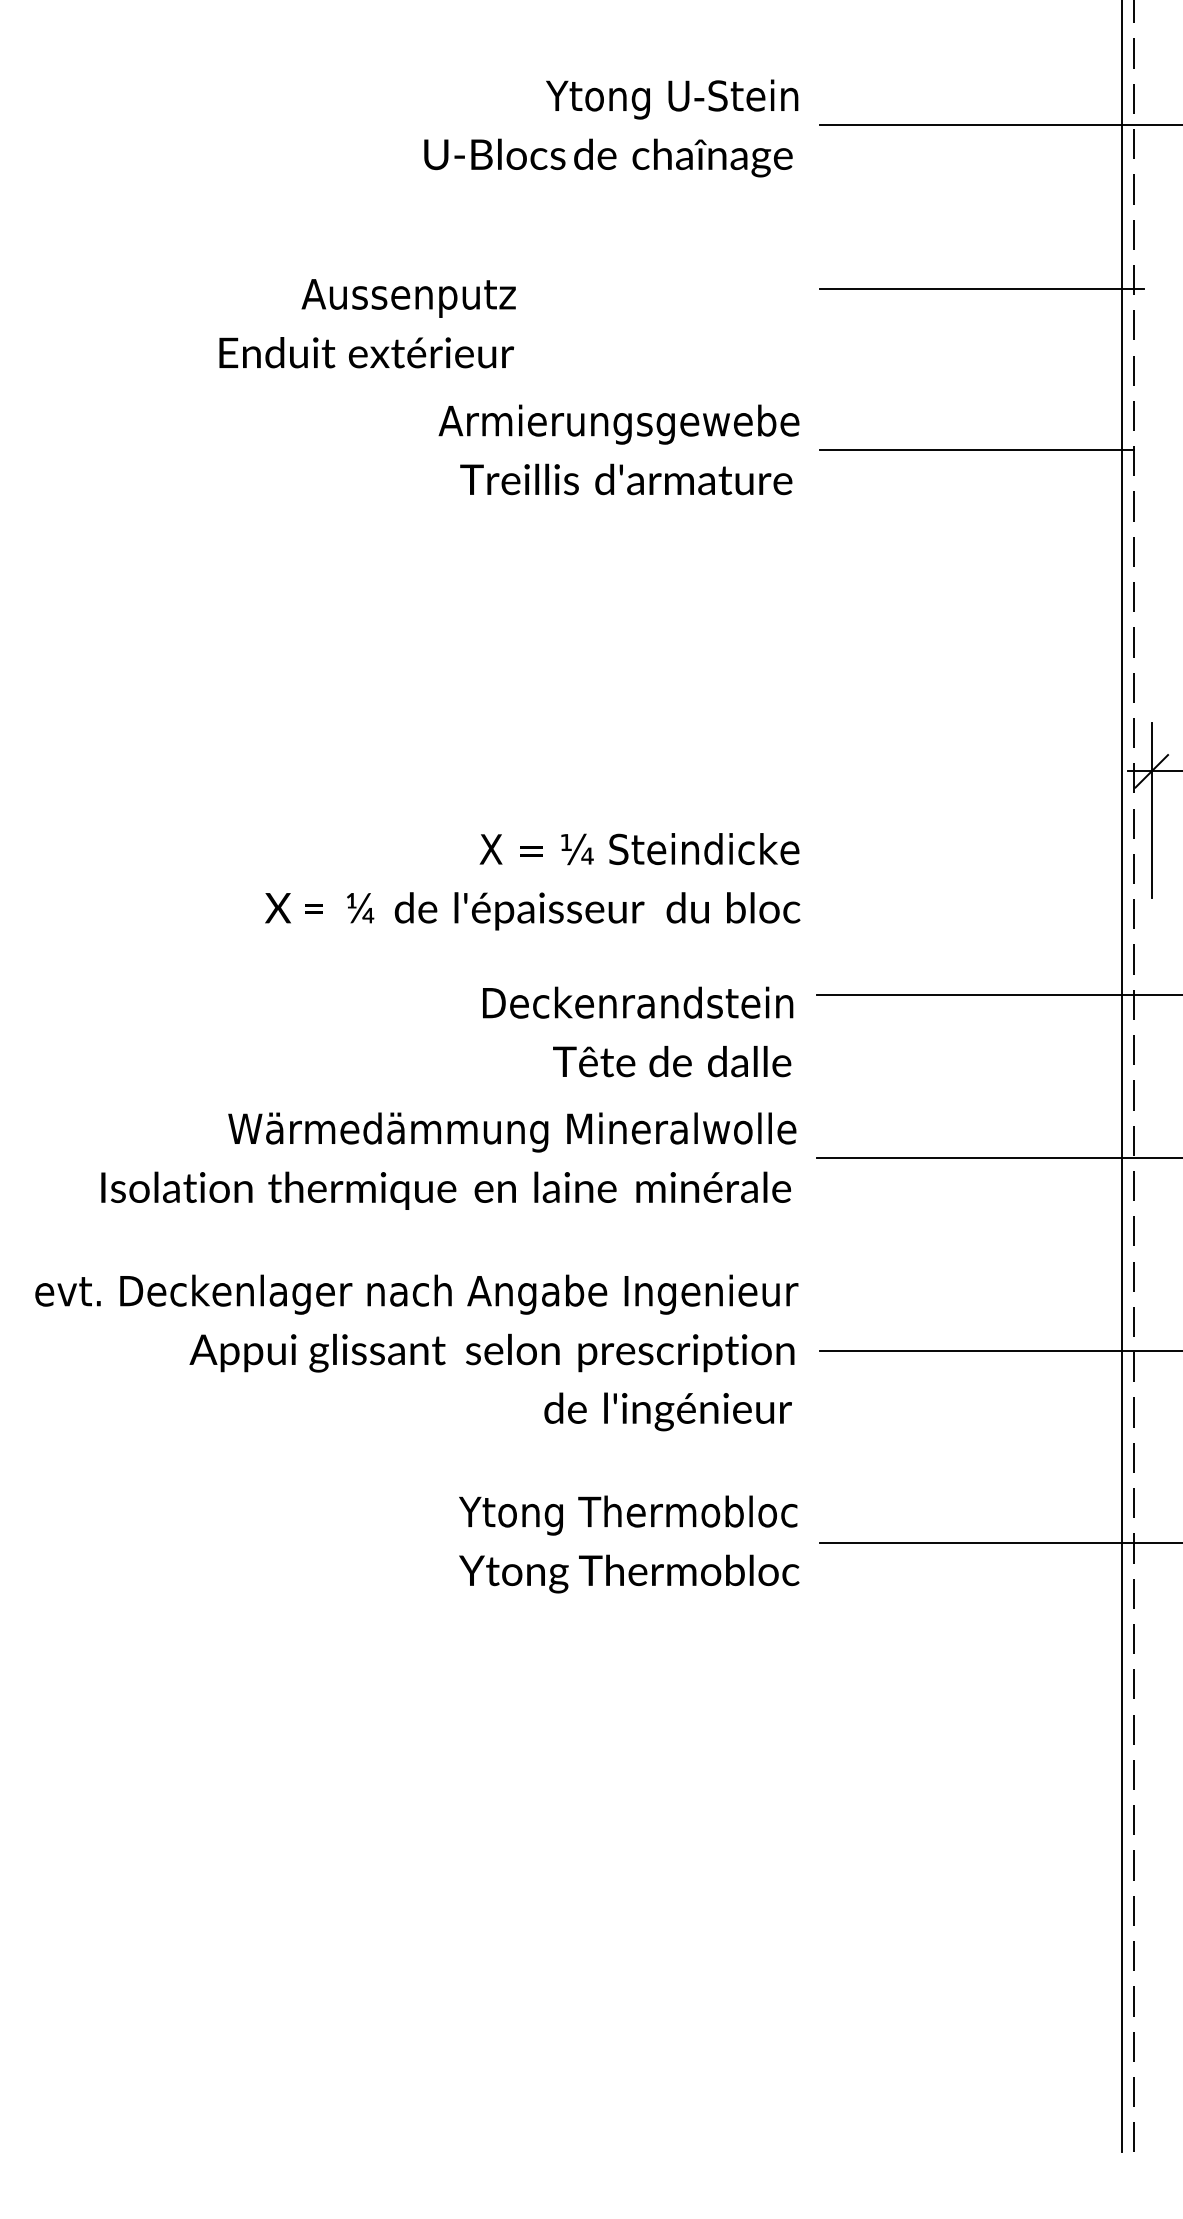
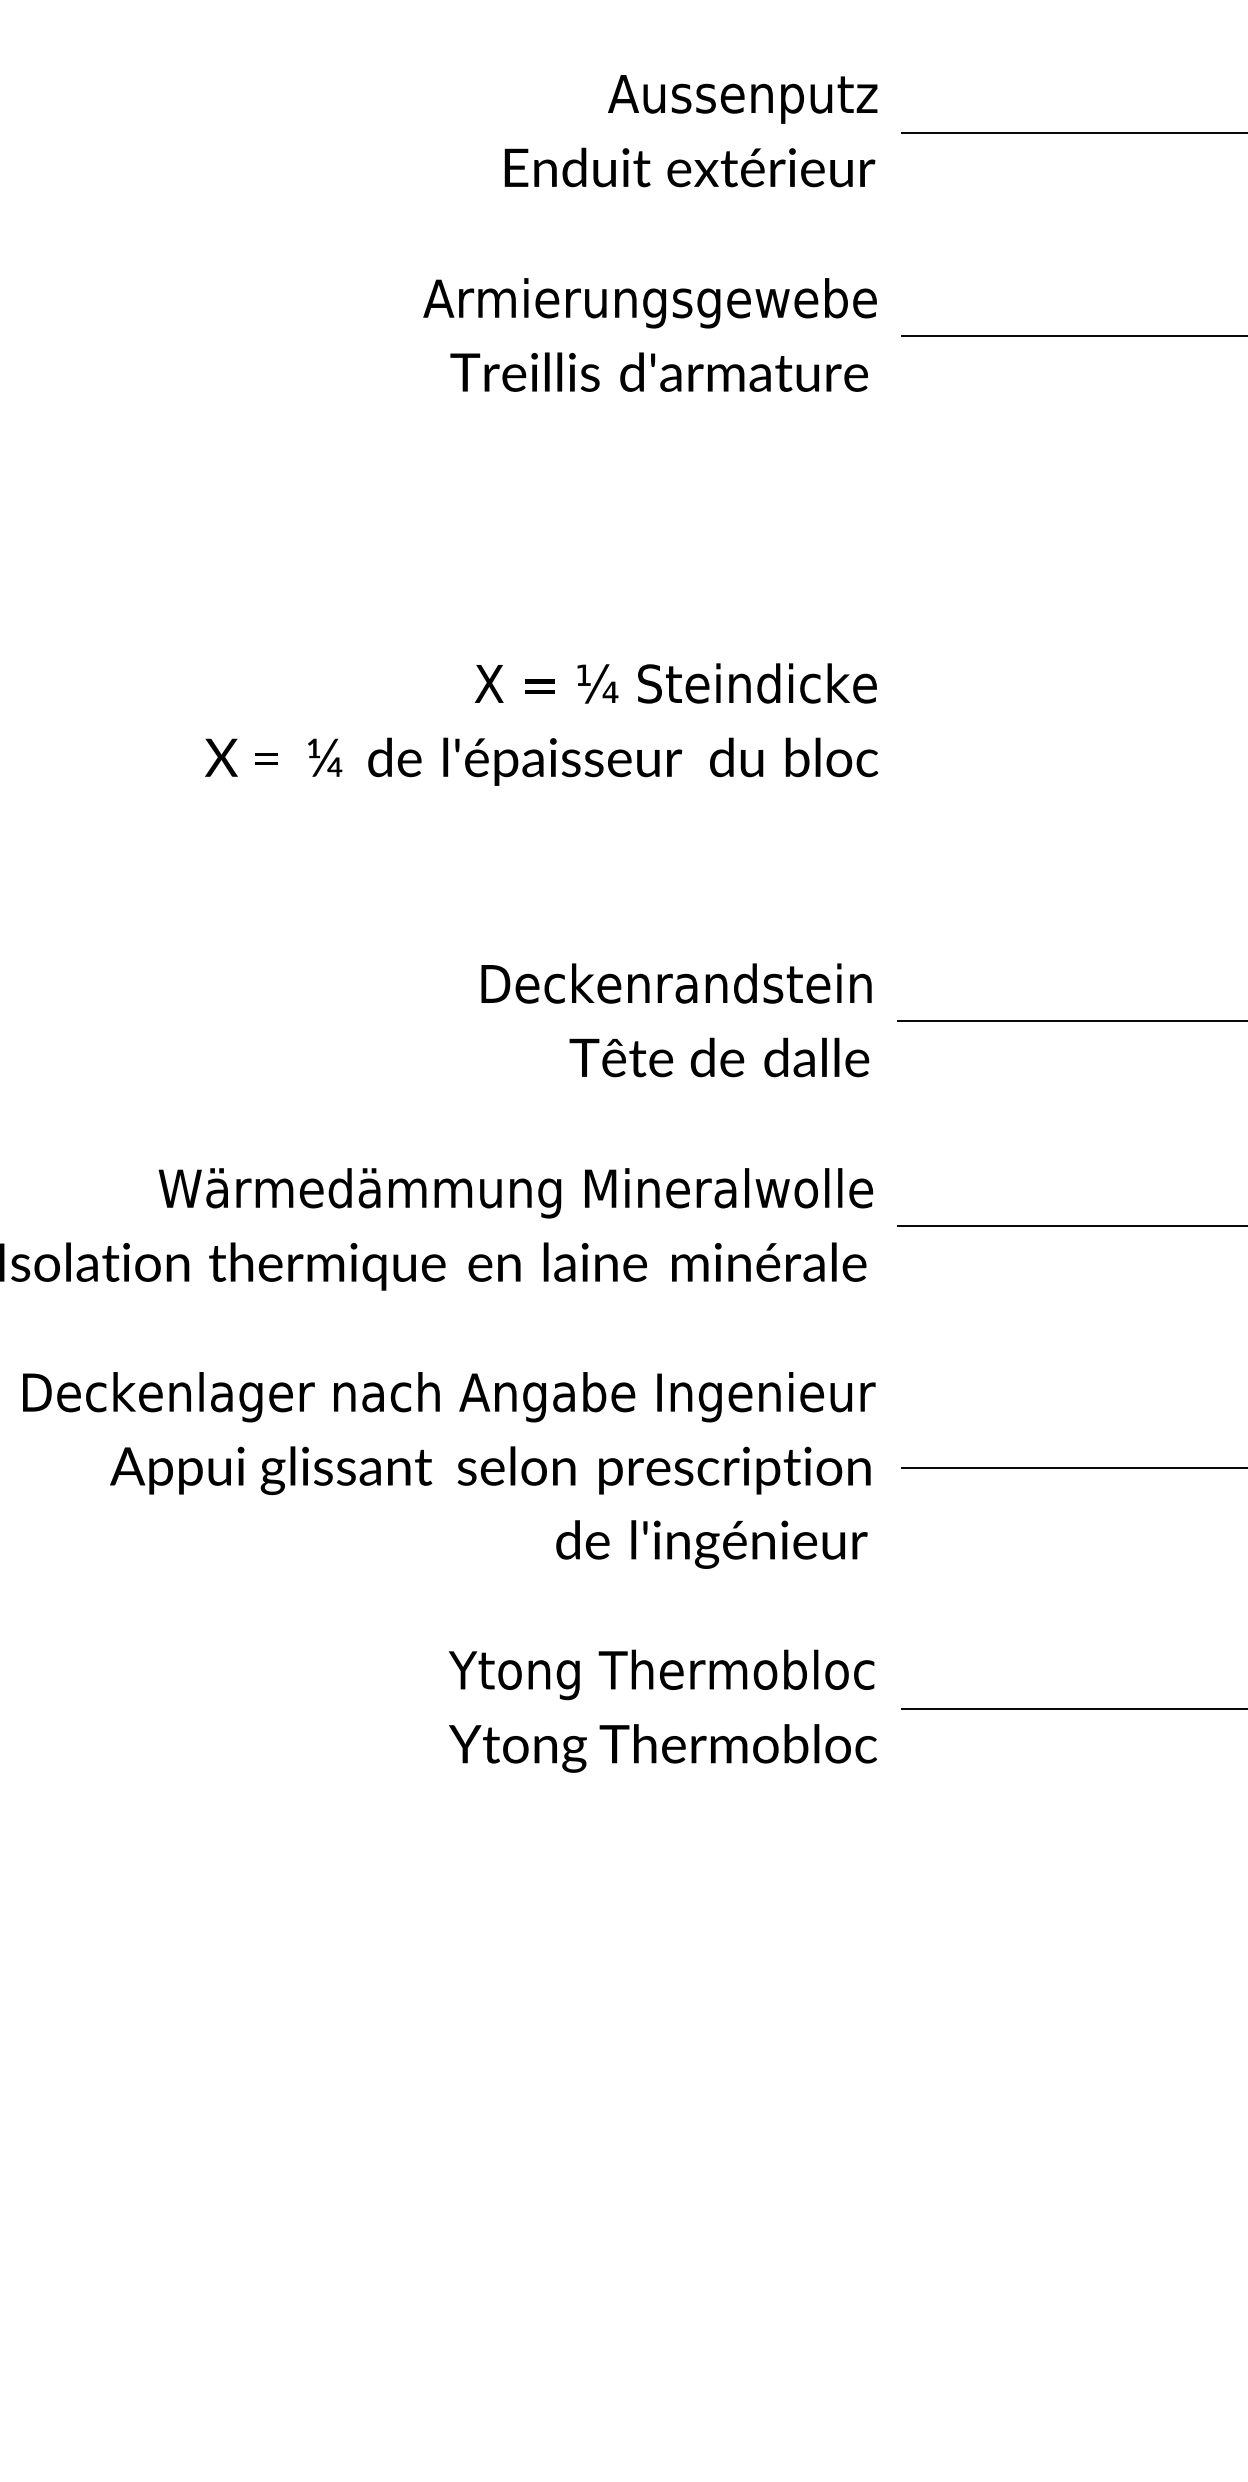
text: (367, 323) -> (690, 130), moved
text: (532, 881) -> (541, 724), moved
text: (638, 1031) -> (677, 1019), moved

